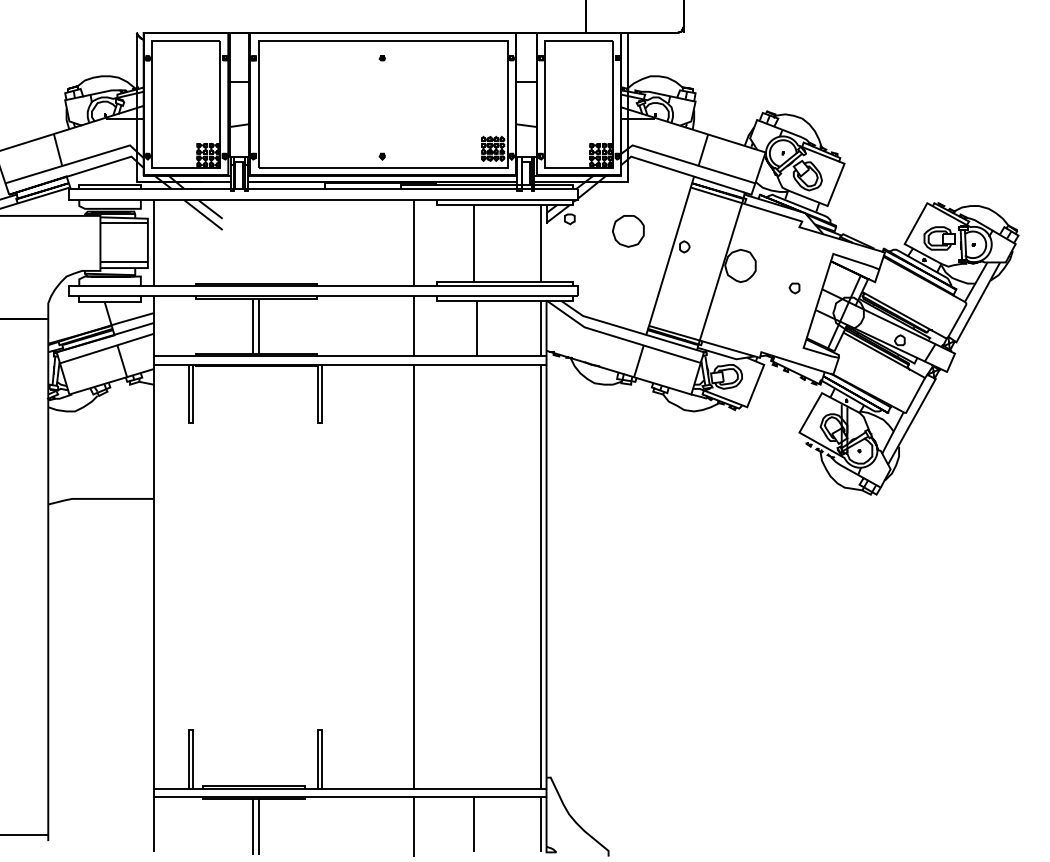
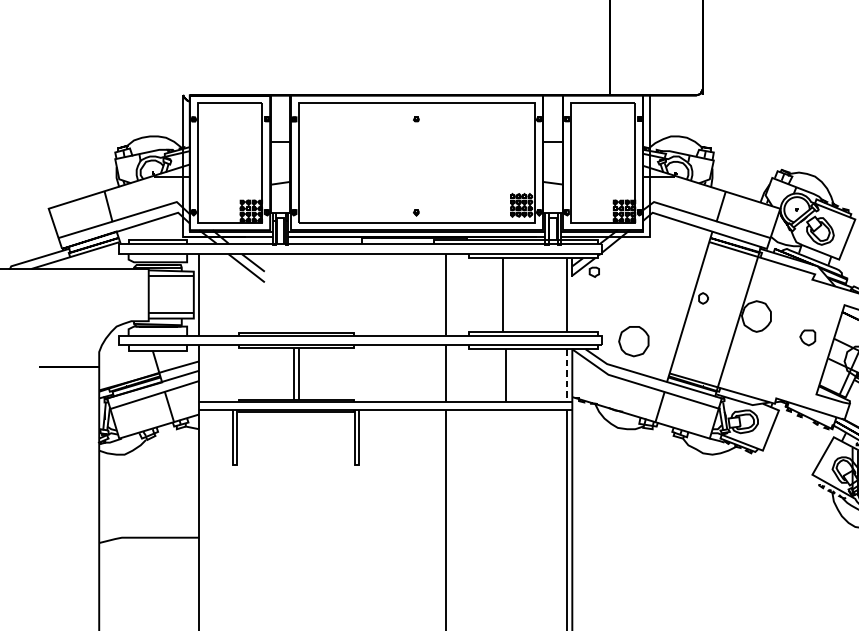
part: (628, 231) -> (633, 341), moved
part: (794, 288) -> (807, 337), size x1.6
line: (541, 328) -> (567, 375), solid -> dashed

